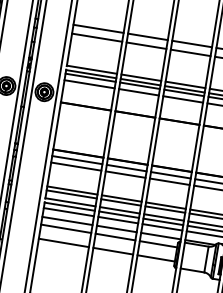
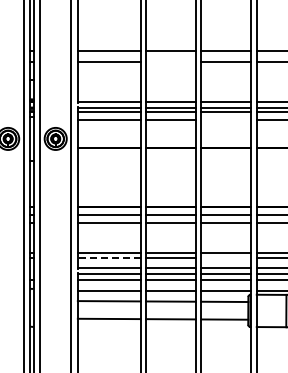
line: (146, 45) -> (170, 62), removed
line: (183, 99) -> (226, 120), removed
line: (71, 194) -> (108, 258), solid -> dashed
line: (165, 209) -> (226, 258), removed

